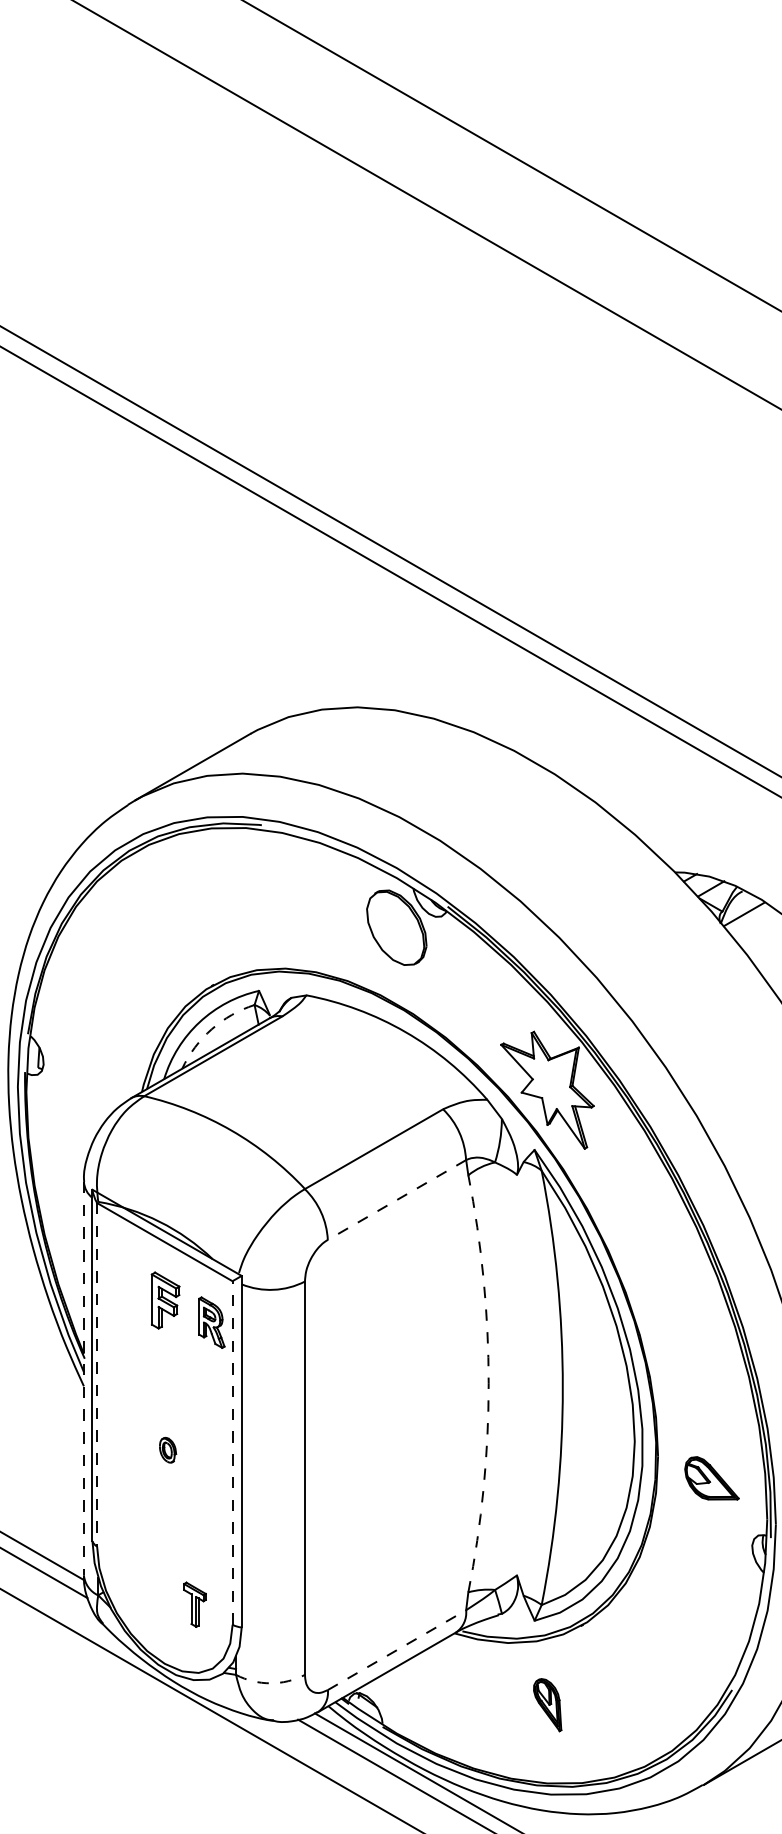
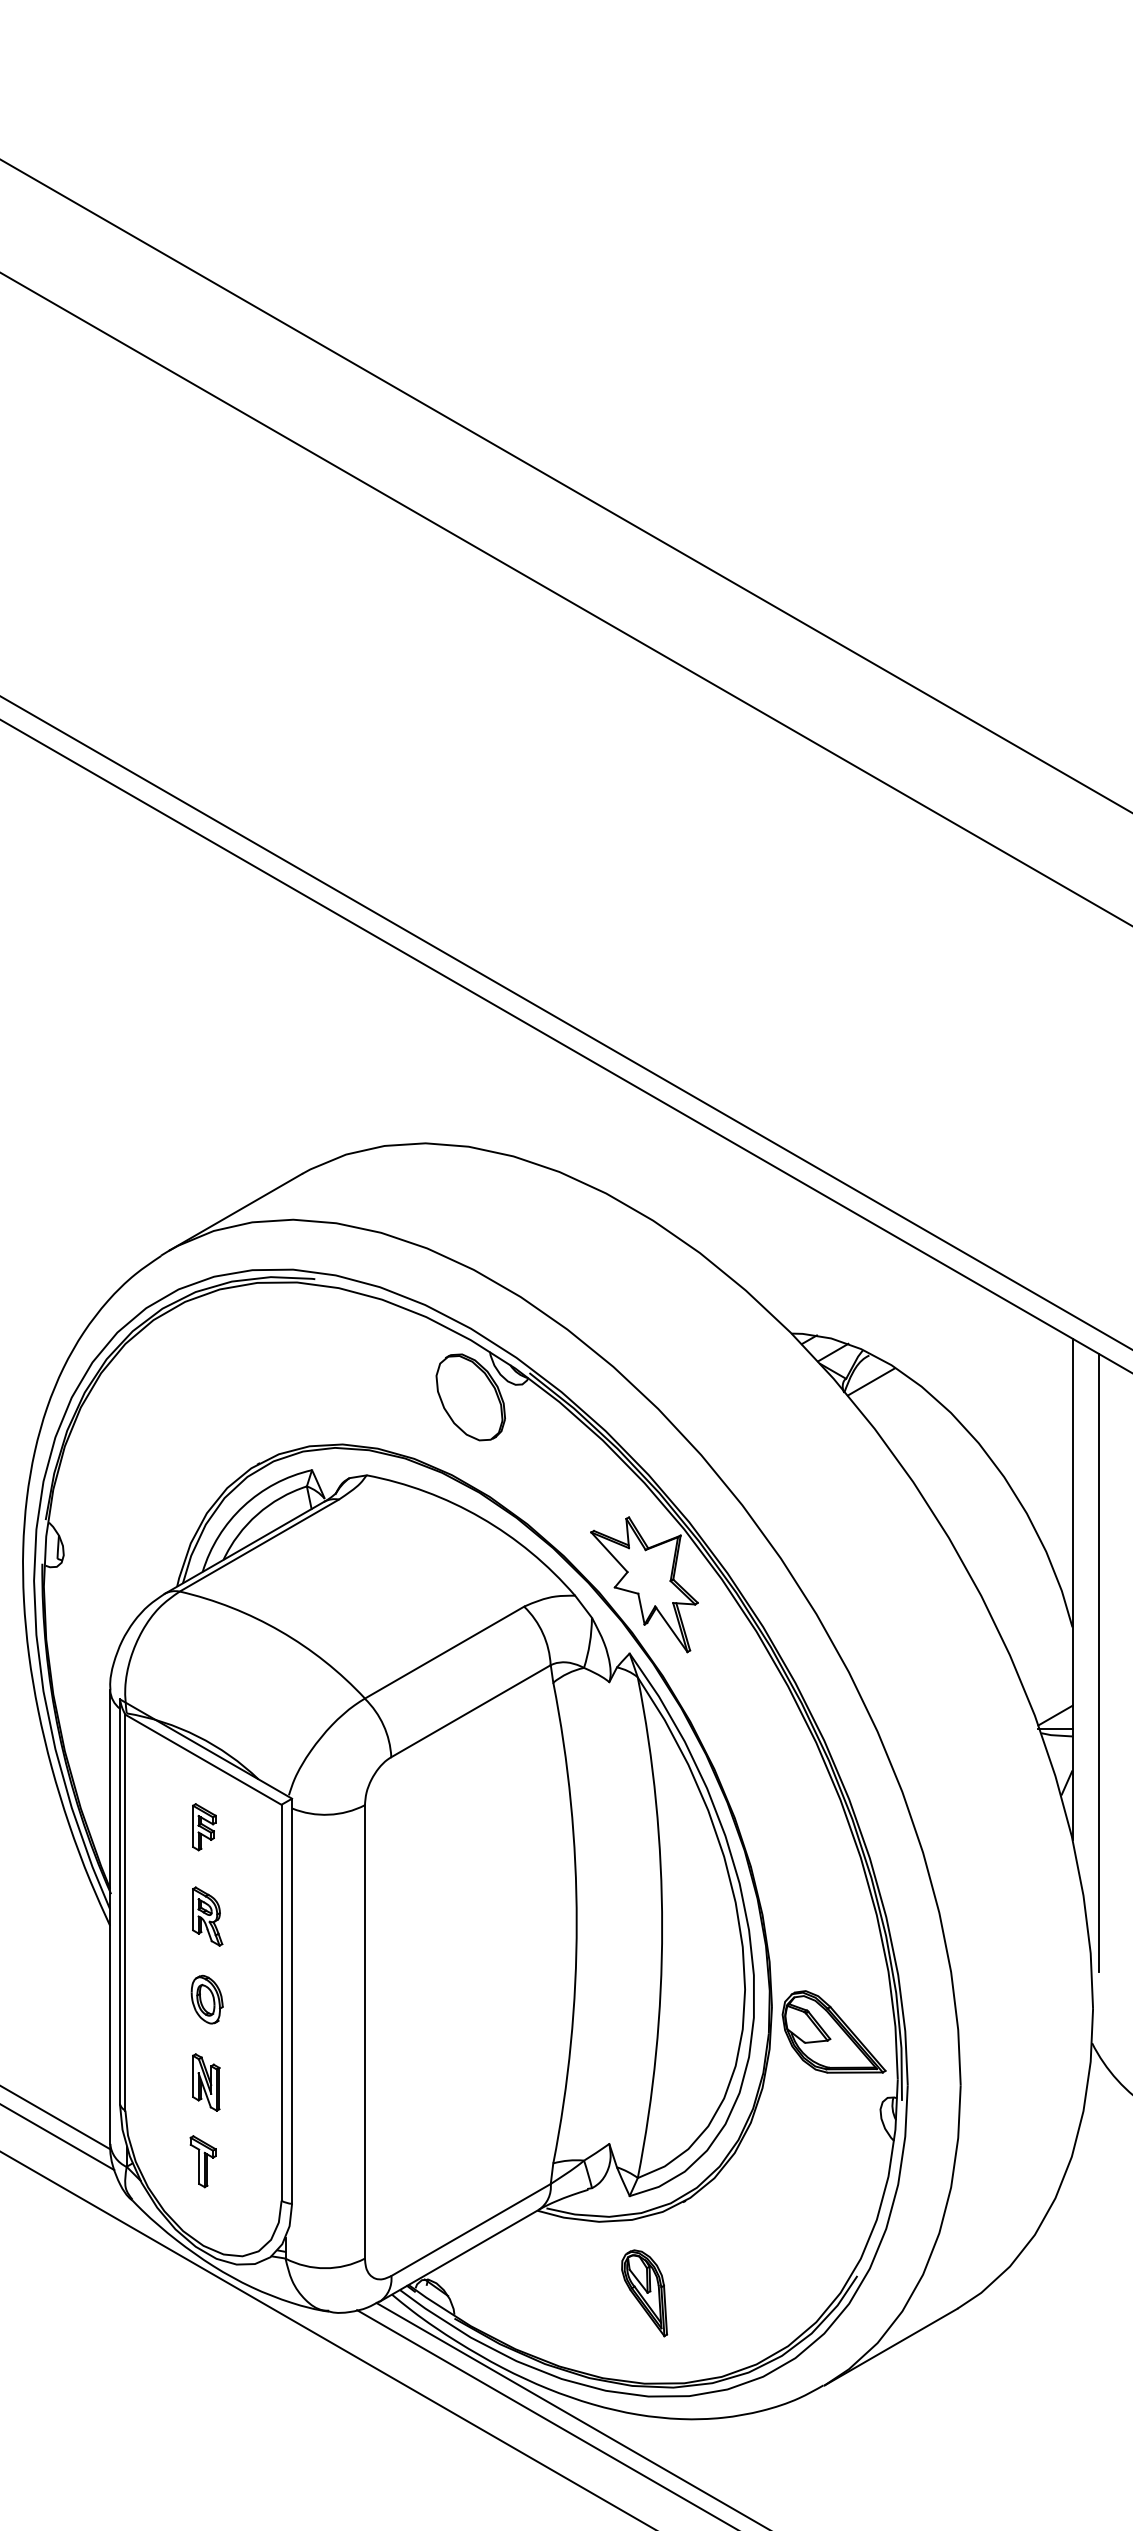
arc: (211, 1029) -> (257, 1514), dashed -> solid
line: (396, 1200) -> (470, 1711), dashed -> solid
part: (165, 1300) -> (204, 1827), size x0.71
part: (211, 1322) -> (207, 1916), moved
line: (97, 1374) -> (125, 1912), dashed -> solid
line: (84, 1378) -> (110, 1917), dashed -> solid
arc: (488, 1384) -> (576, 1923), dashed -> solid
part: (167, 1450) -> (206, 1999), size x1.67
line: (232, 1452) -> (281, 2002), dashed -> solid
part: (711, 1477) -> (833, 2031), size x1.67
part: (167, 1522) -> (206, 2082), added
part: (194, 1604) -> (202, 2161), moved
line: (397, 1649) -> (471, 2229), dashed -> solid
arc: (270, 1683) -> (325, 2268), dashed -> solid
part: (547, 1705) -> (644, 2293), size x1.43

